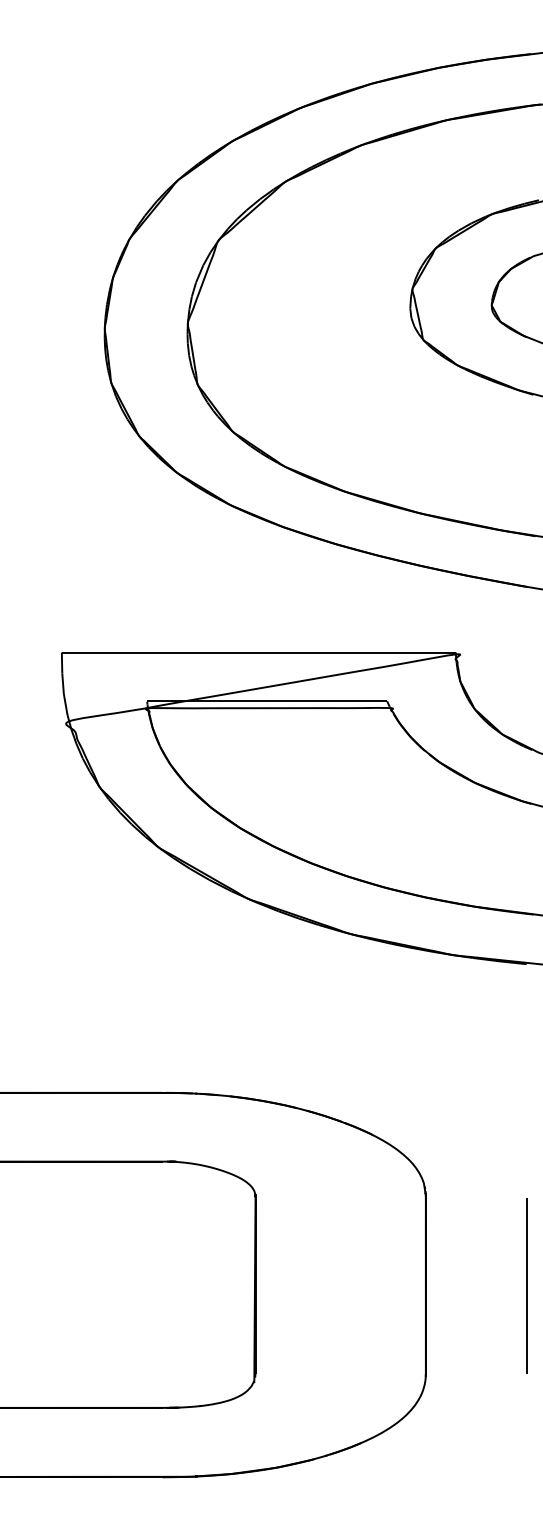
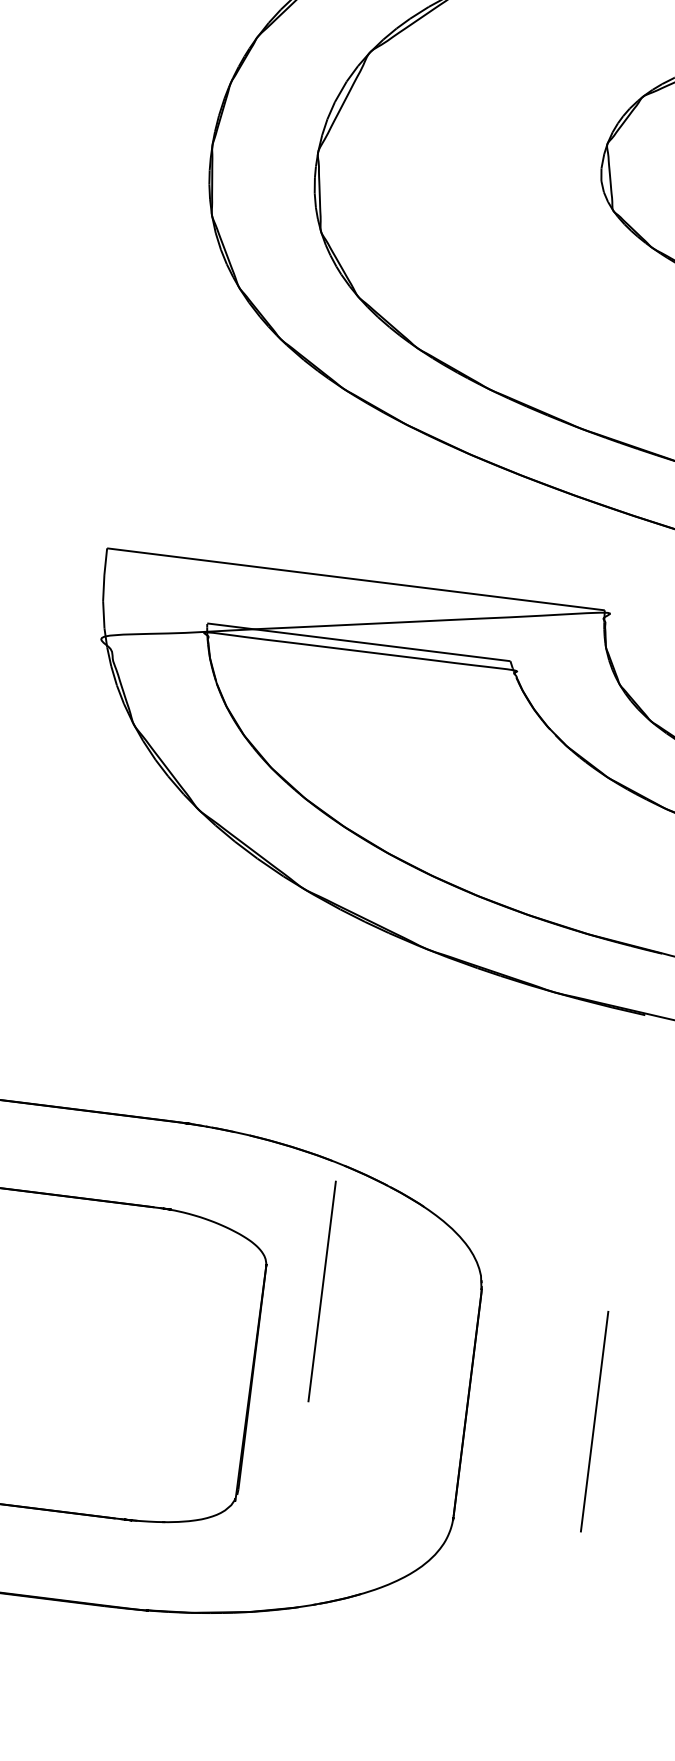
line: (301, 1210) -> (322, 1290), added

